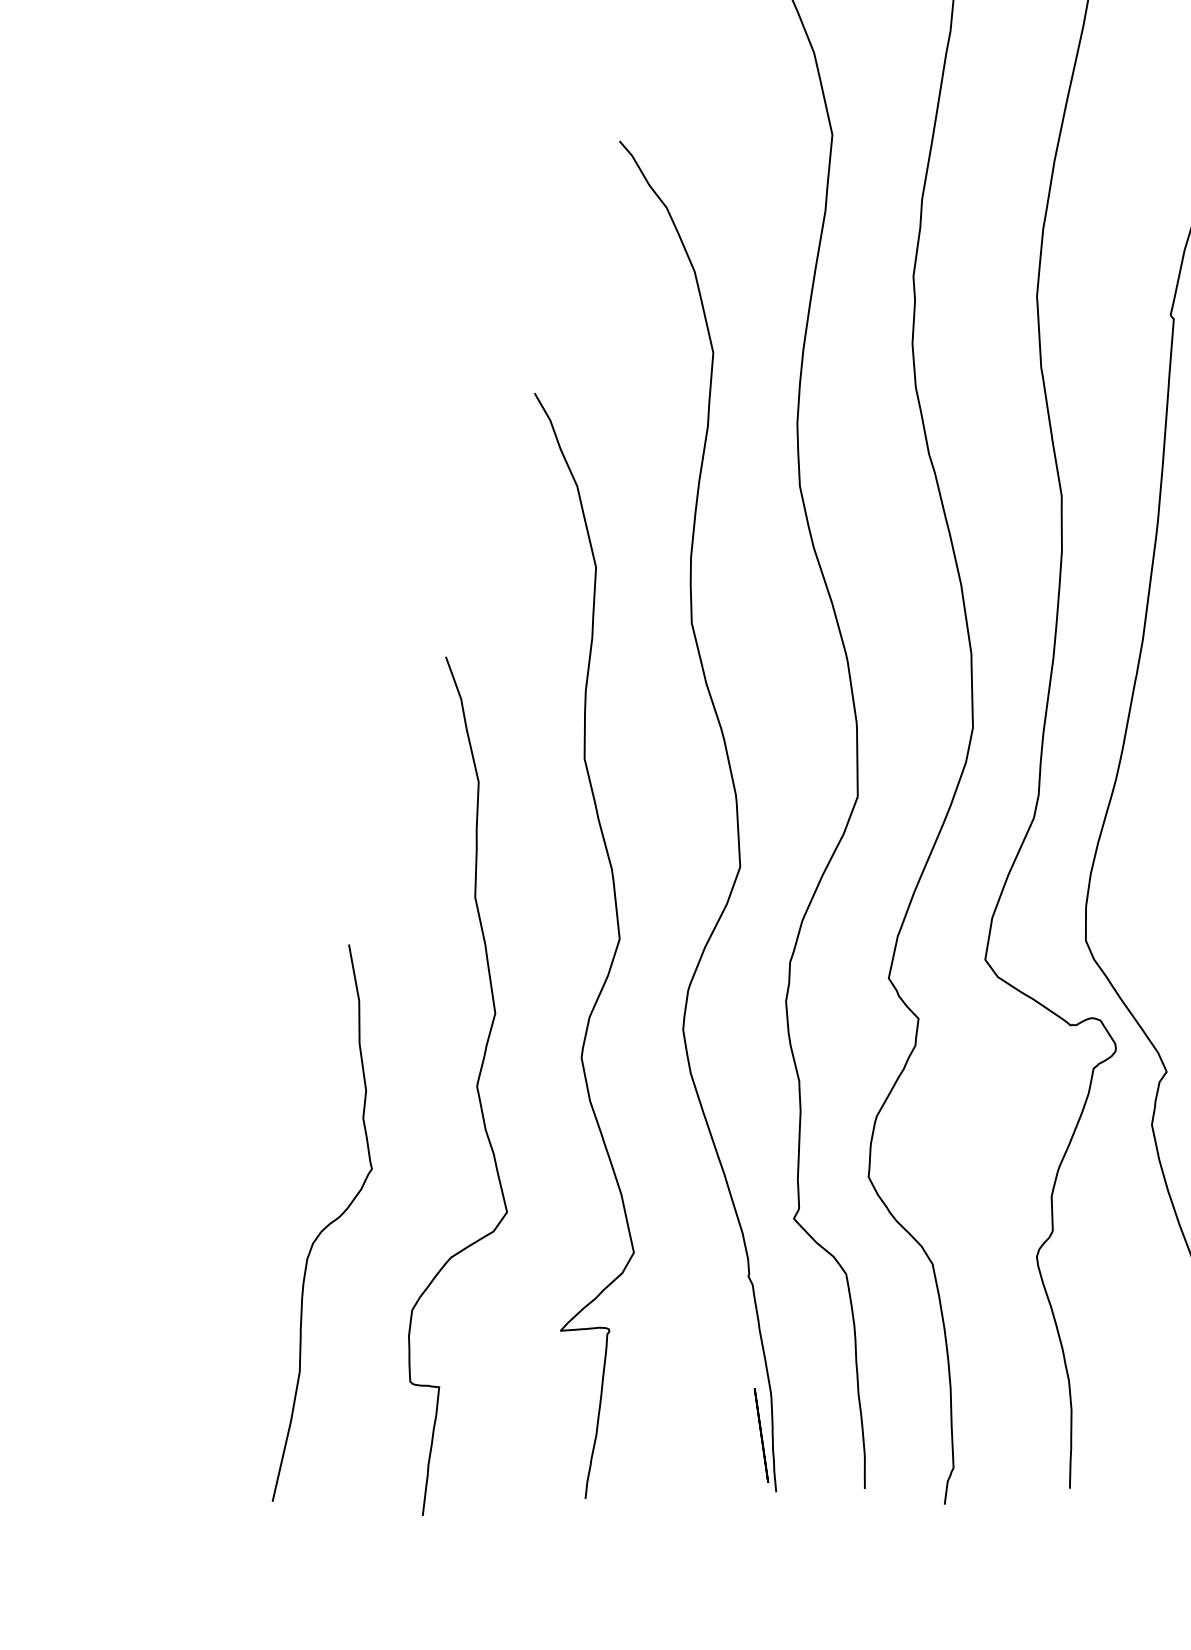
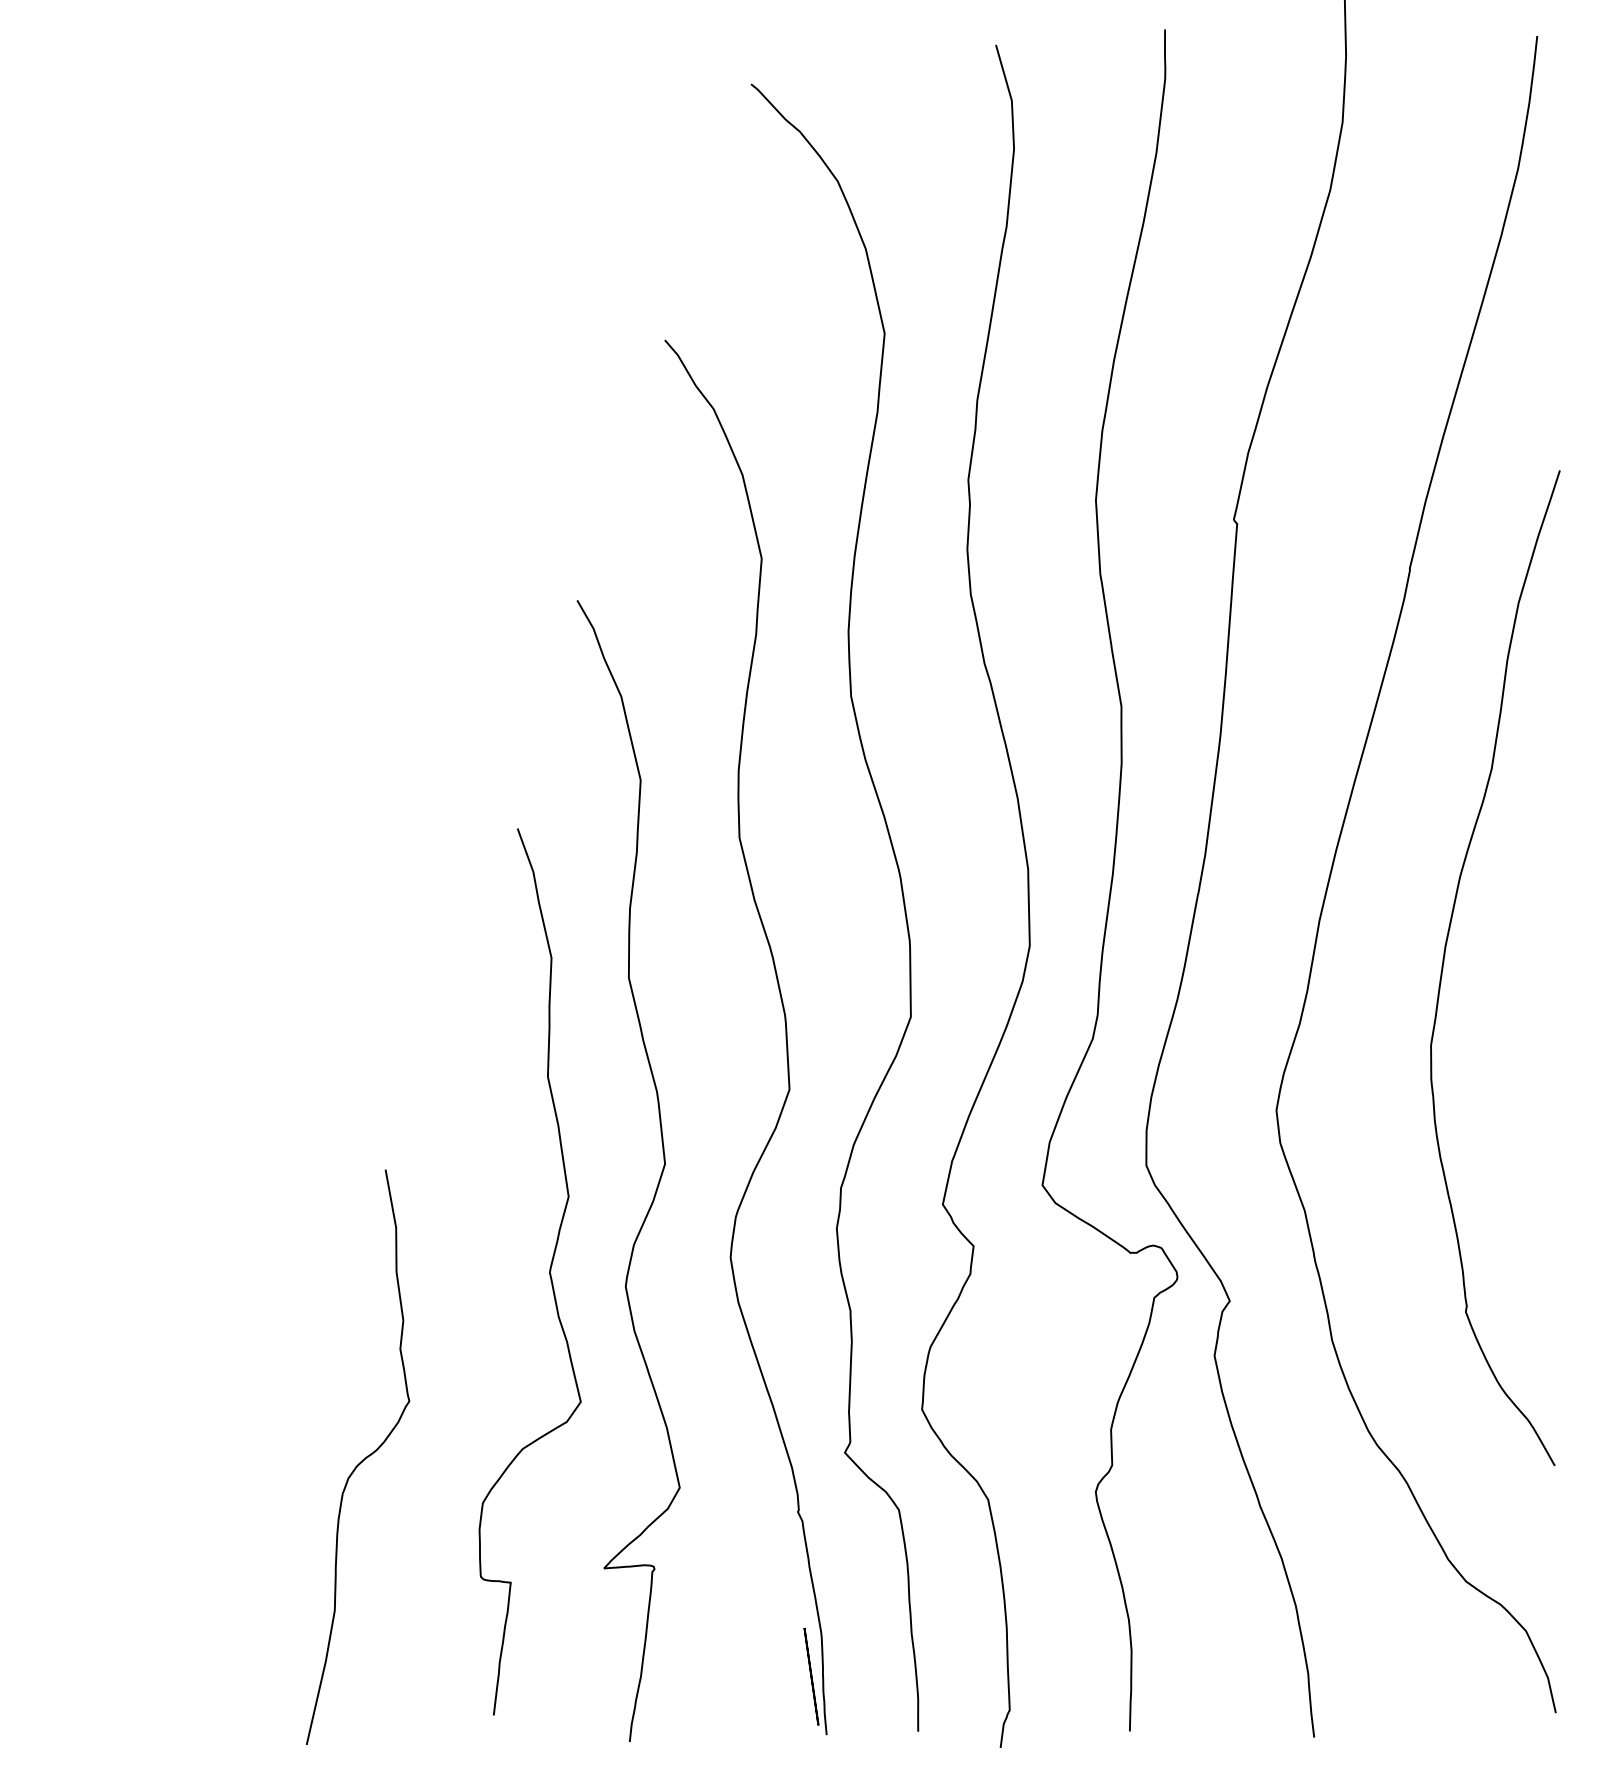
curve: (476, 1085) -> (549, 1271), moved

